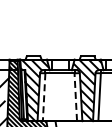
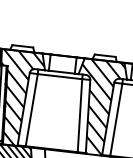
line: (44, 97) -> (32, 110), dashed -> solid
line: (75, 97) -> (79, 116), dashed -> solid

